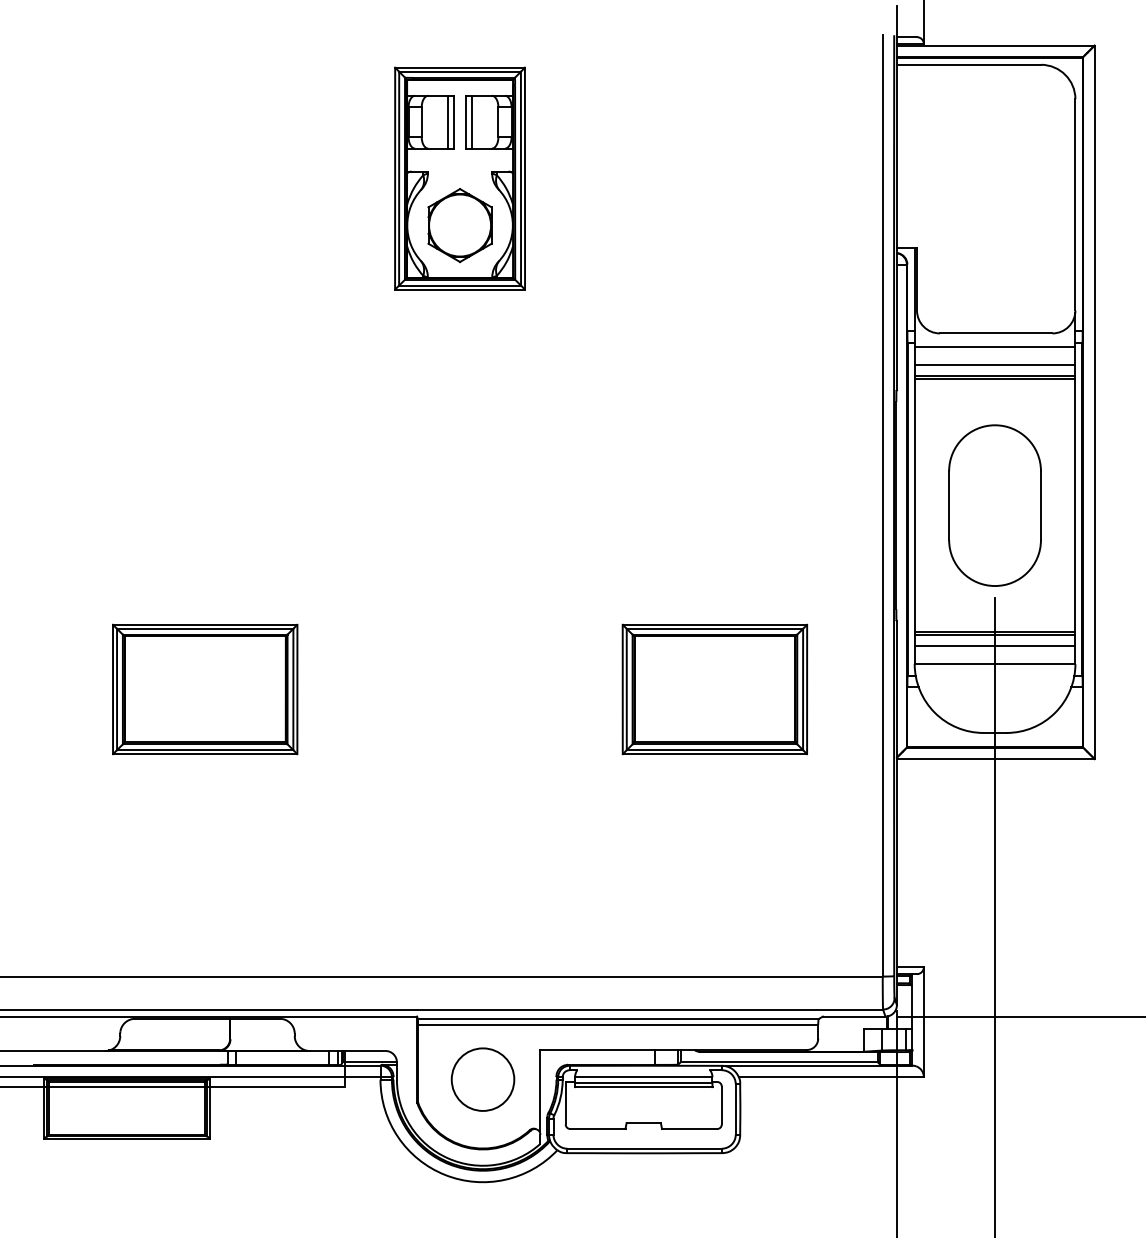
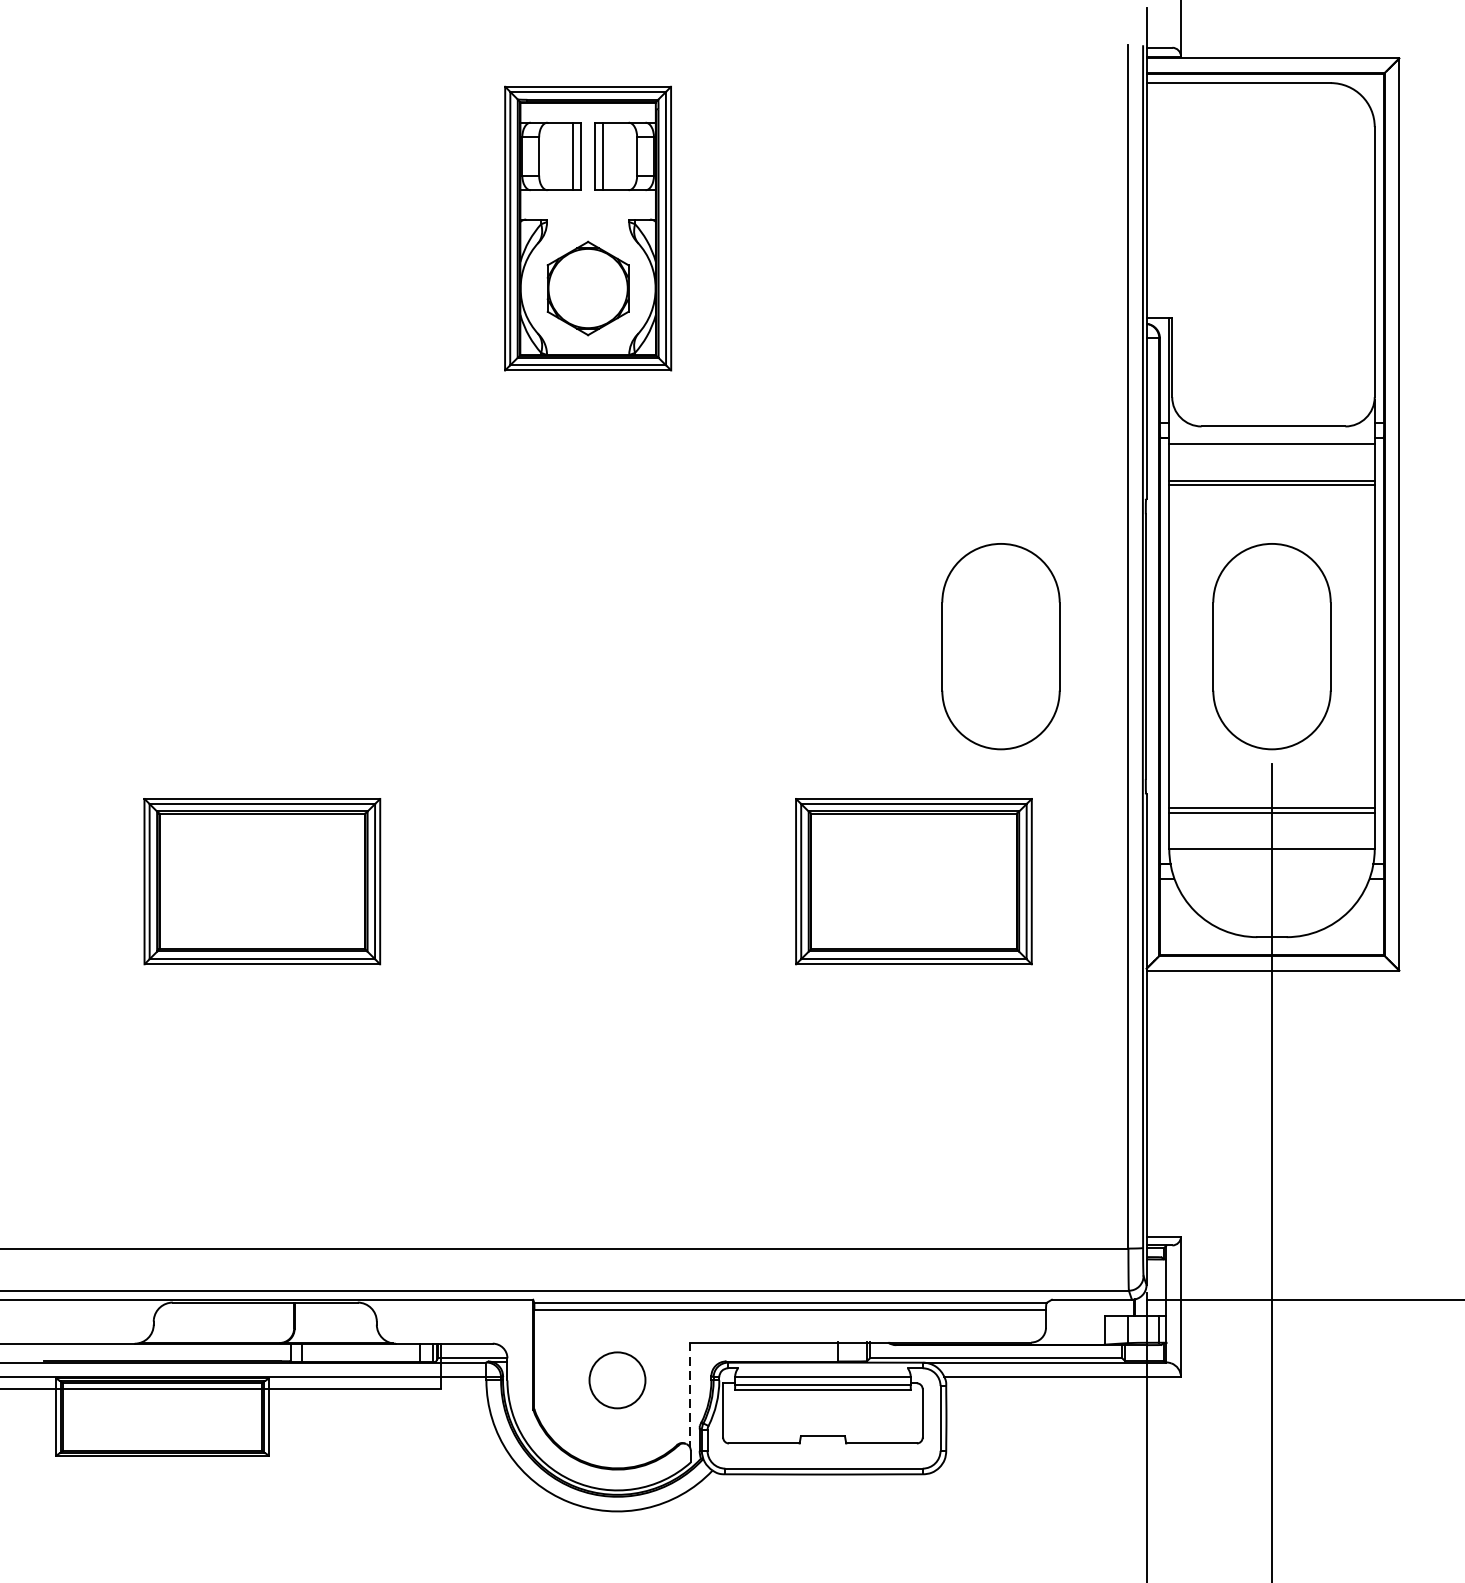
line: (994, 364) -> (1271, 466), removed
part: (782, 505) -> (1000, 646), added
line: (994, 646) -> (1271, 826), removed
circle: (482, 1079) -> (616, 1380), size x0.7
line: (539, 1090) -> (689, 1394), solid -> dashed

